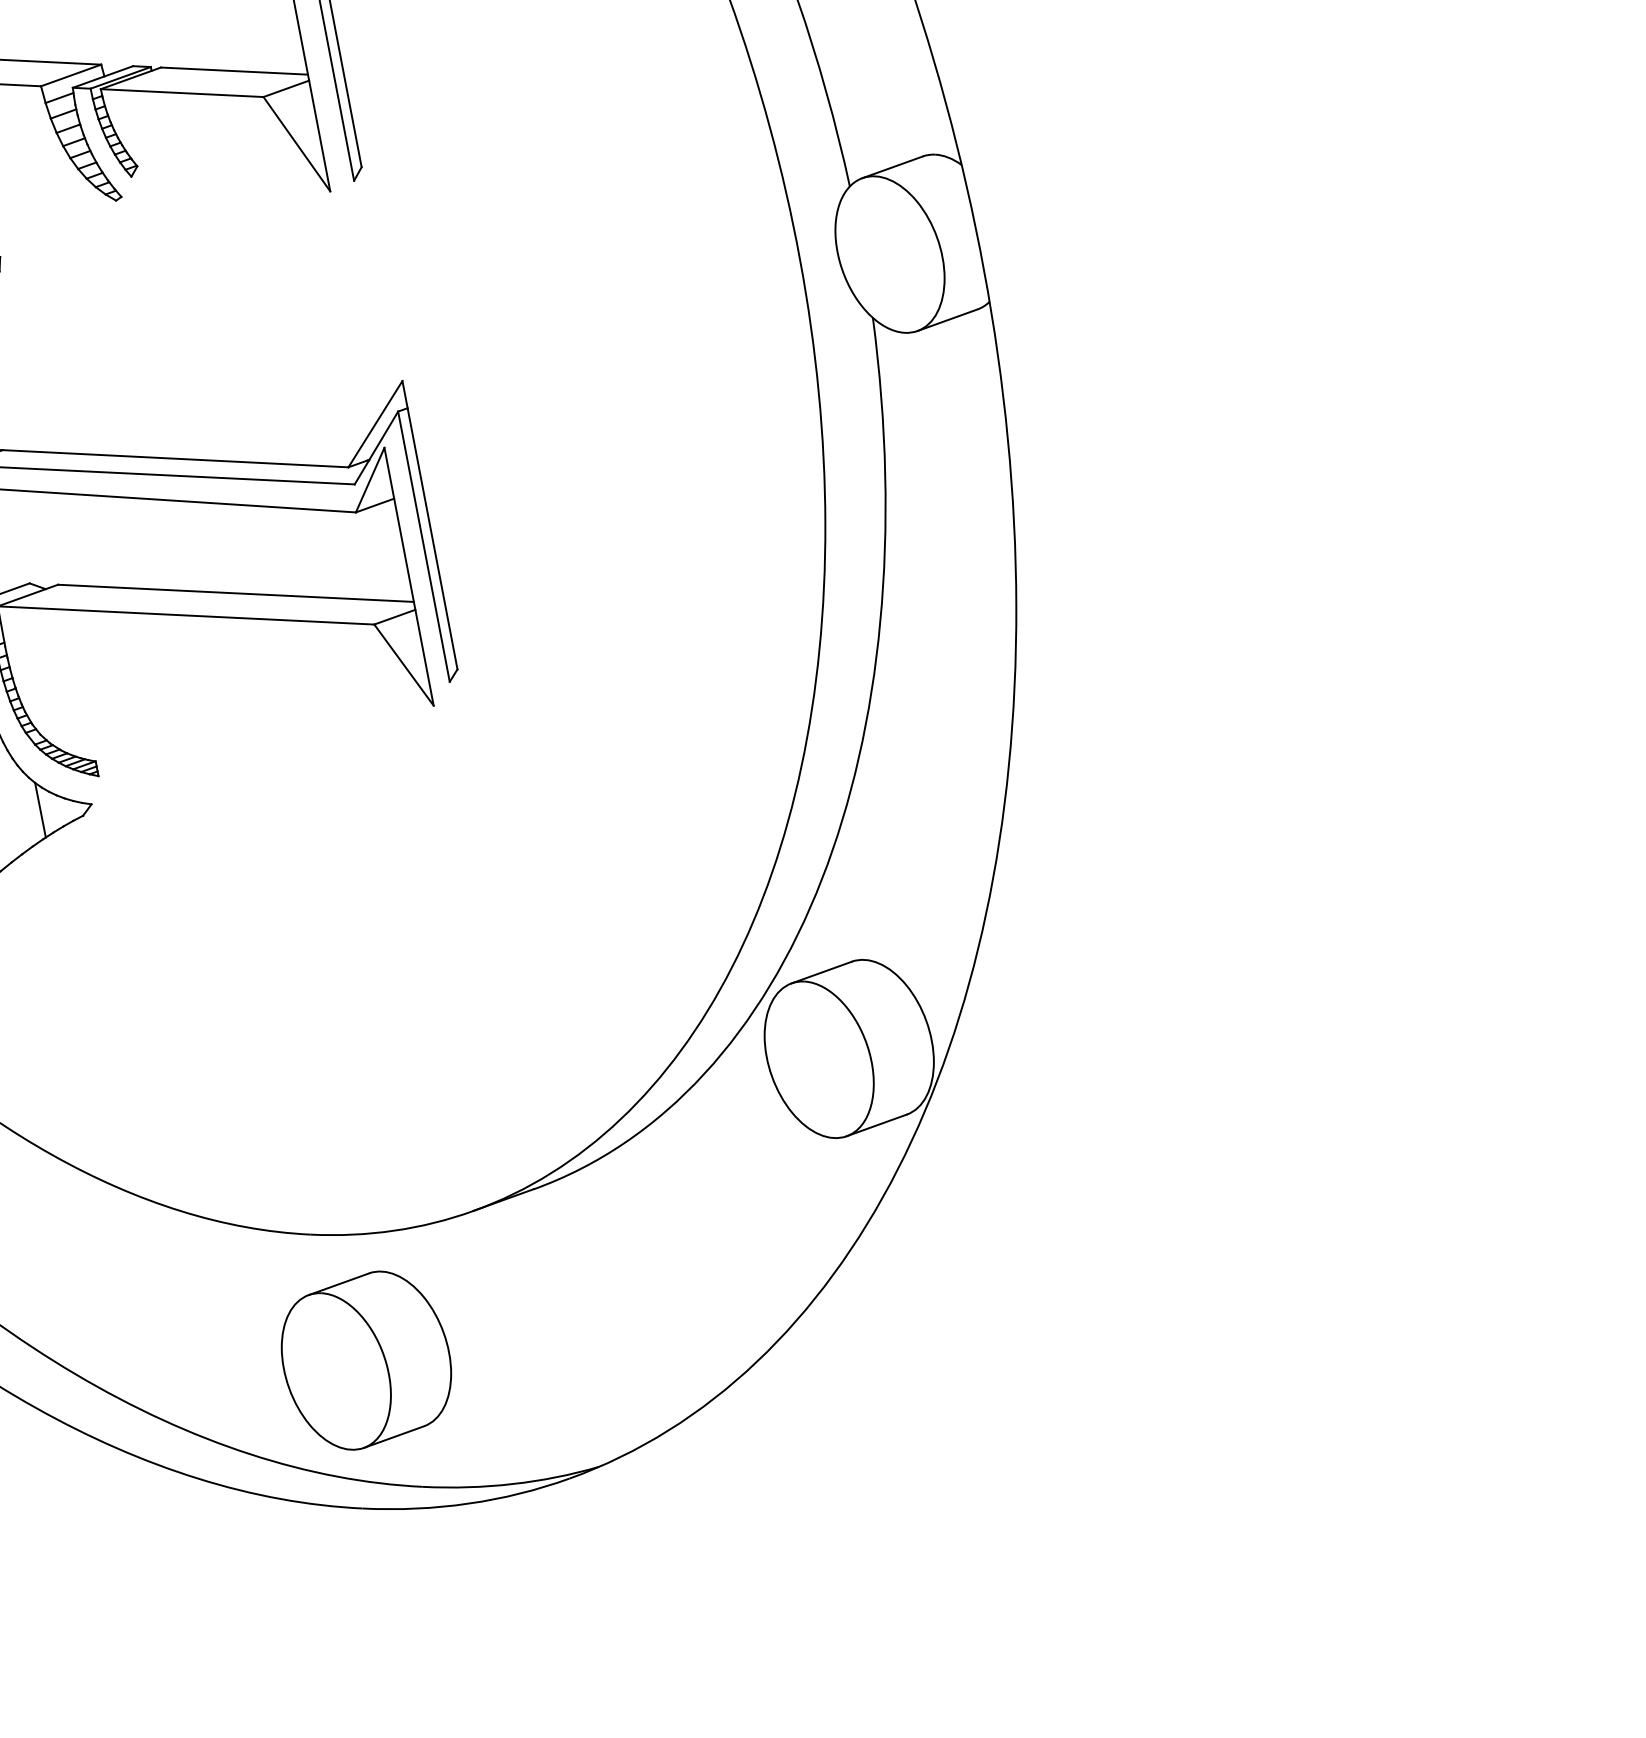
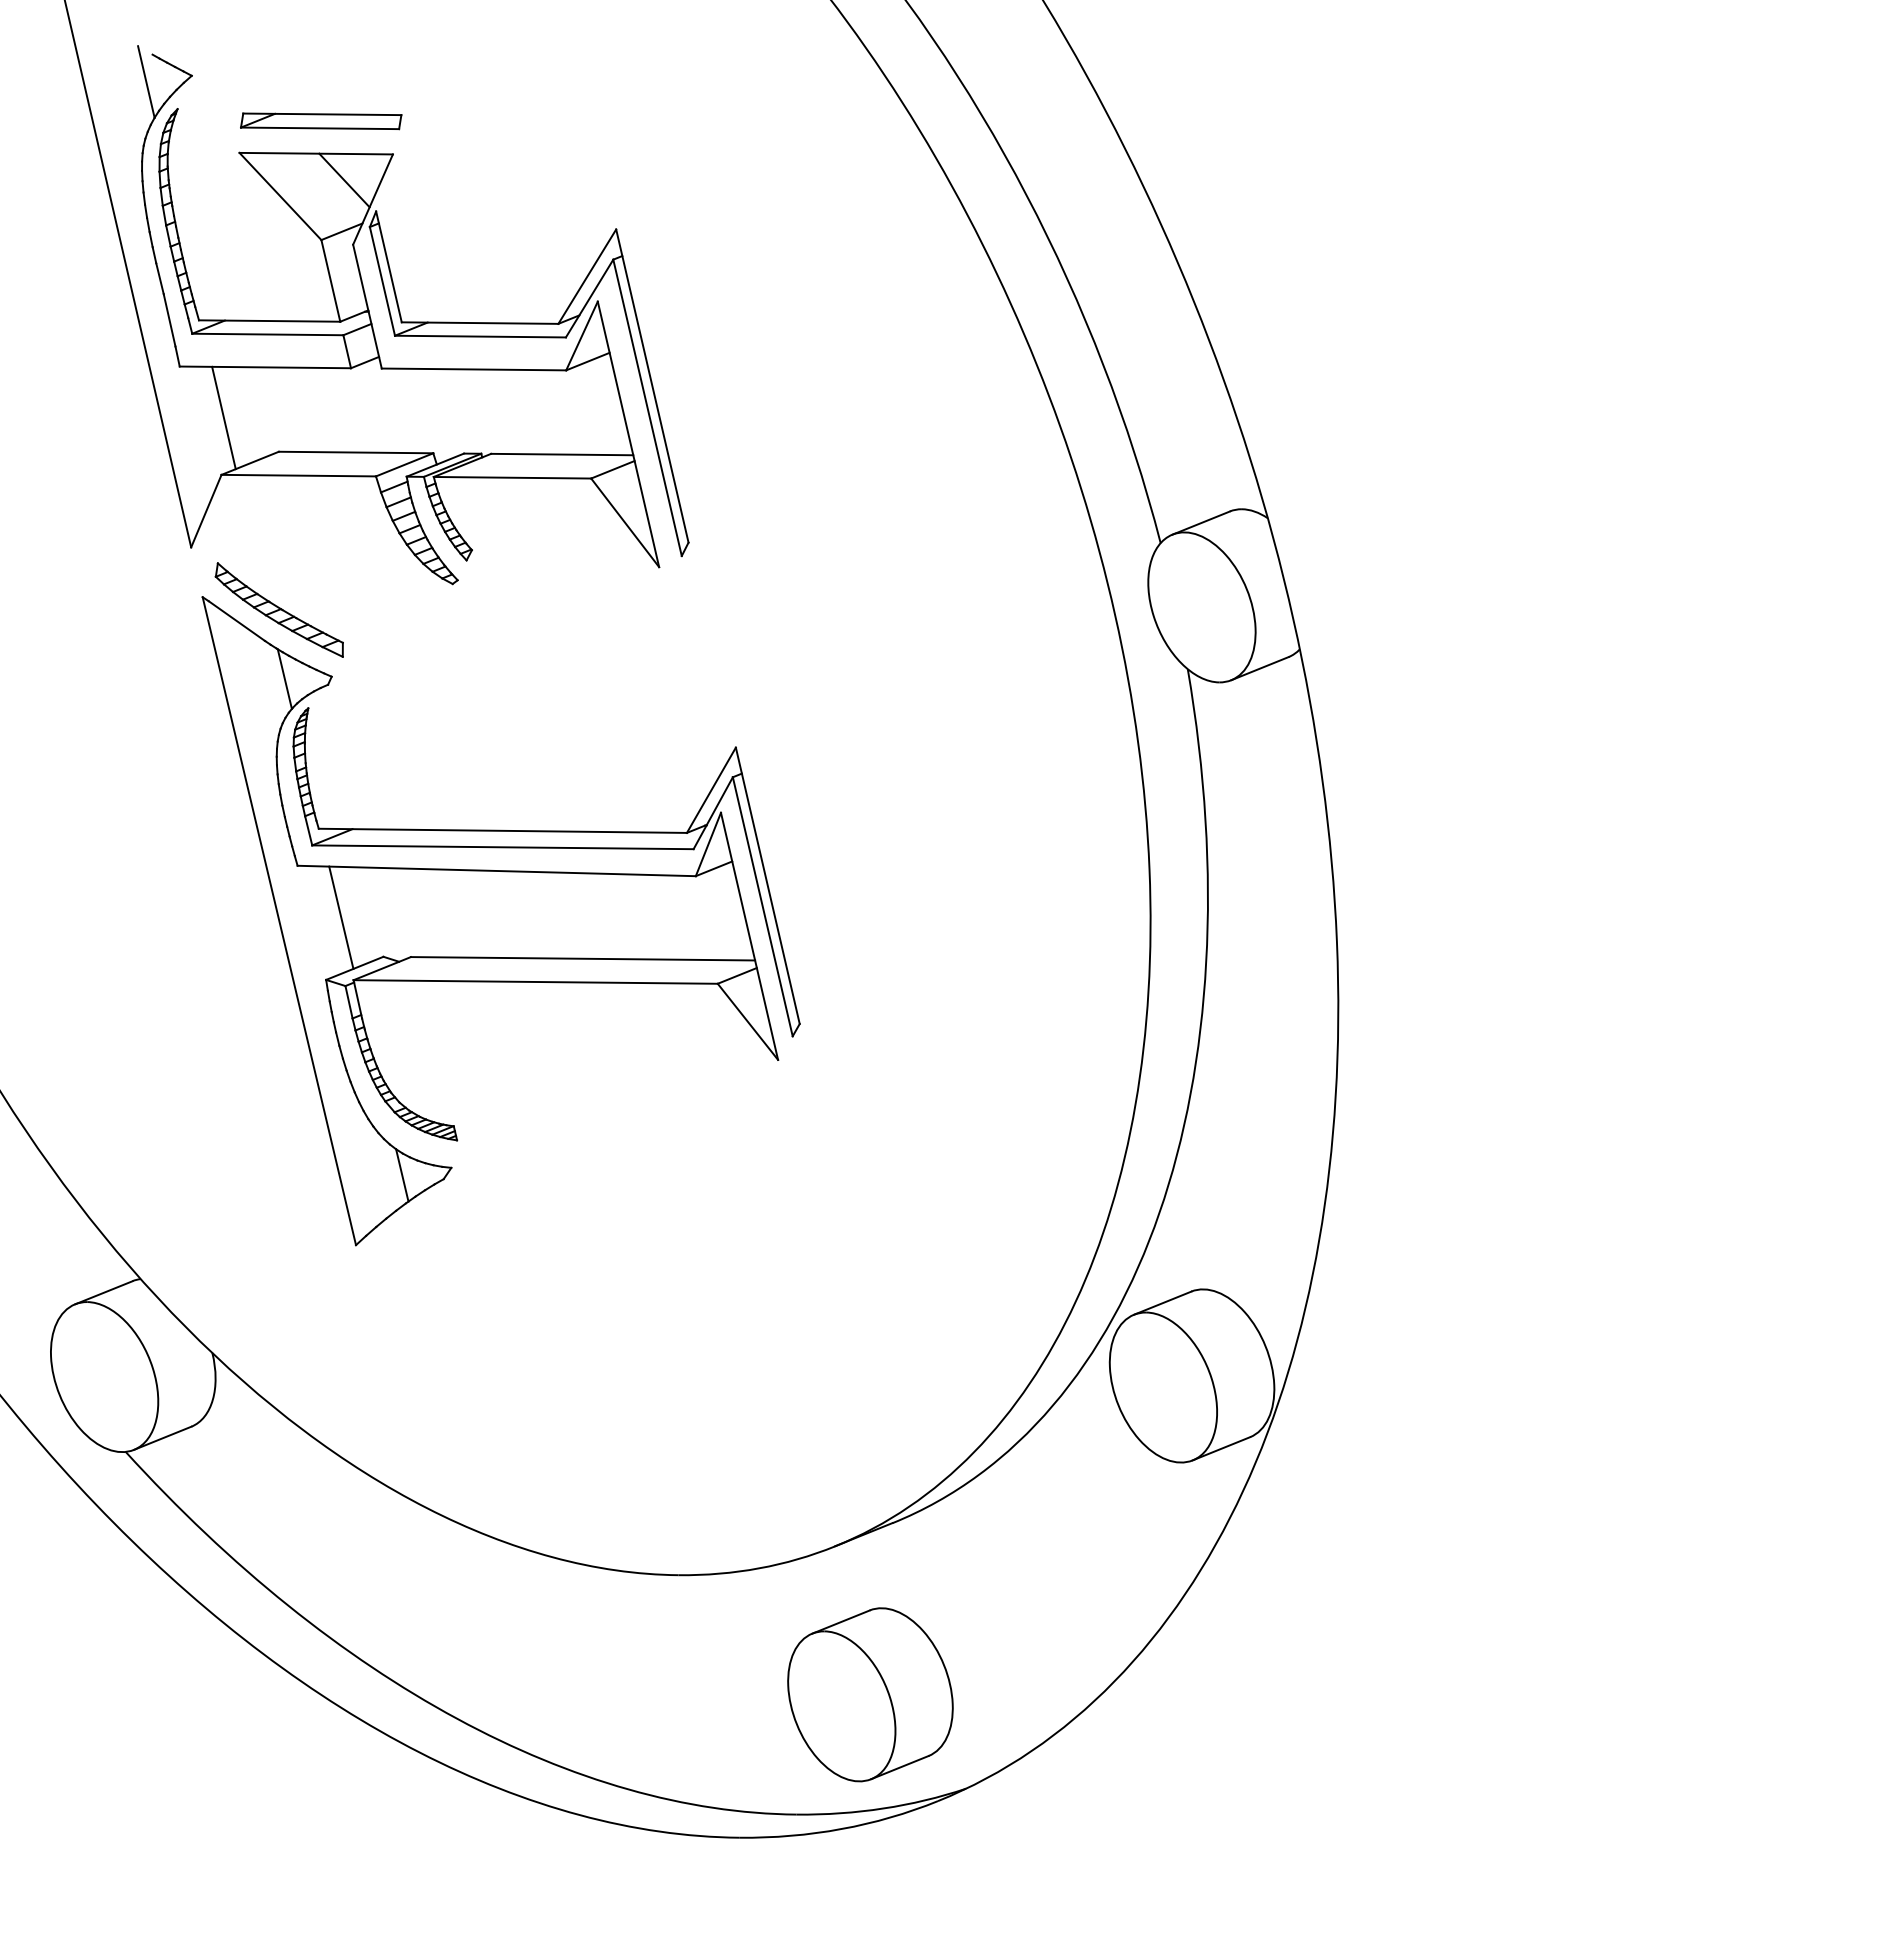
part: (366, 1360) -> (870, 1694), moved

